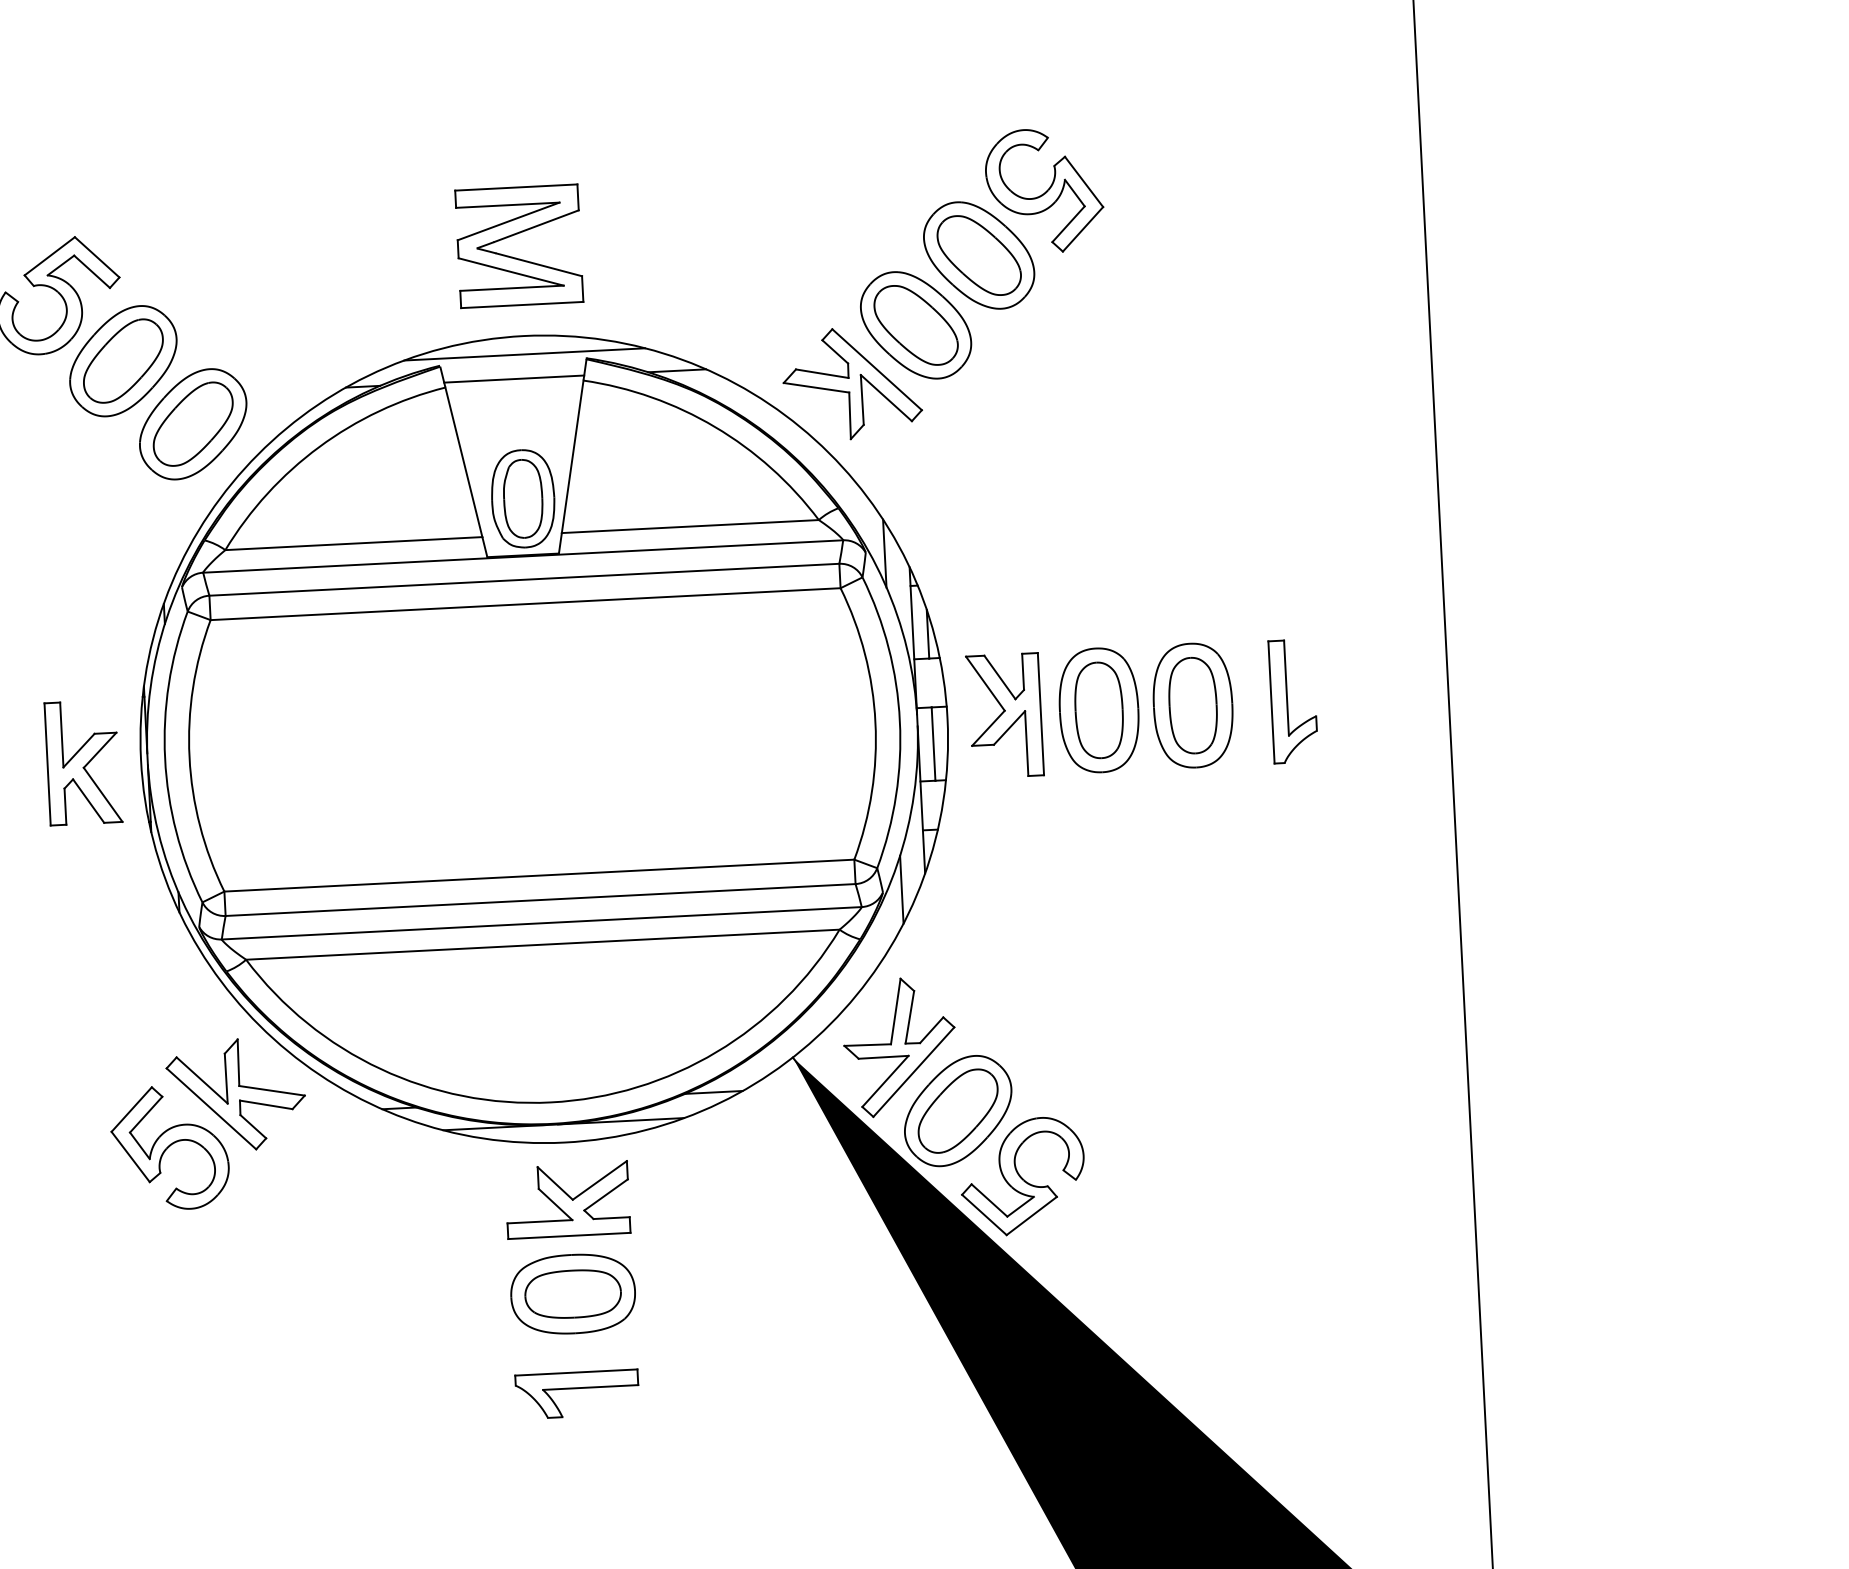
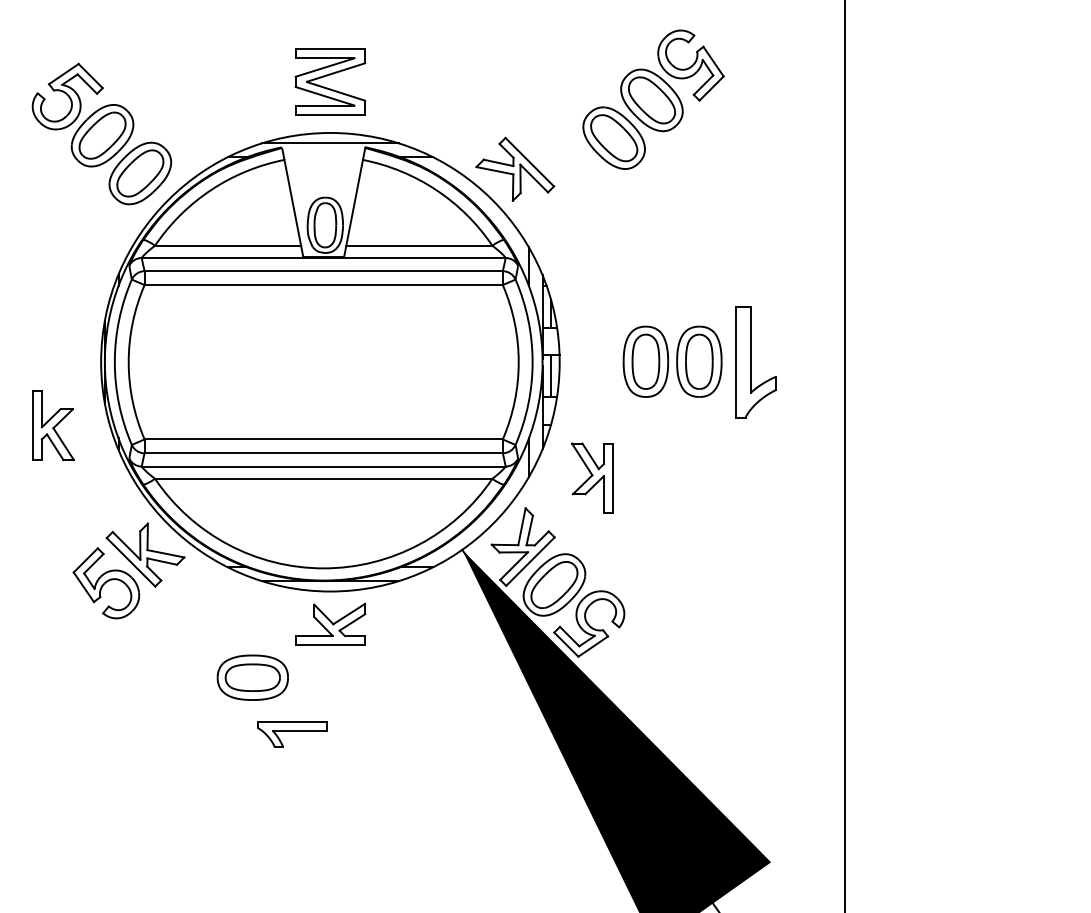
part: (981, 253) -> (653, 99), moved
line: (513, 379) -> (323, 157), removed
part: (1293, 701) -> (756, 362), size x1.6
part: (1005, 714) -> (592, 477), moved
part: (83, 763) -> (53, 425), moved
part: (572, 1293) -> (252, 677), moved
part: (577, 1393) -> (292, 734), moved

